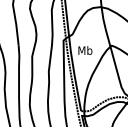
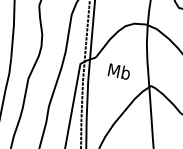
text: (85, 50) -> (119, 71), moved

